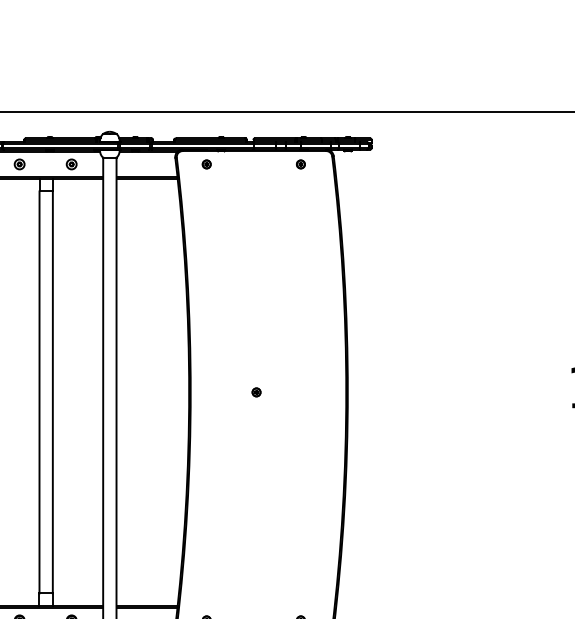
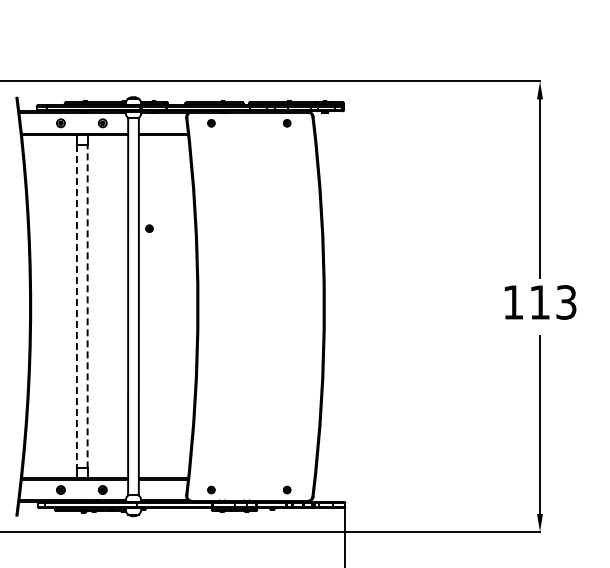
line: (38, 392) -> (76, 306), solid -> dashed
line: (52, 392) -> (87, 306), solid -> dashed
part: (256, 392) -> (149, 228), moved

